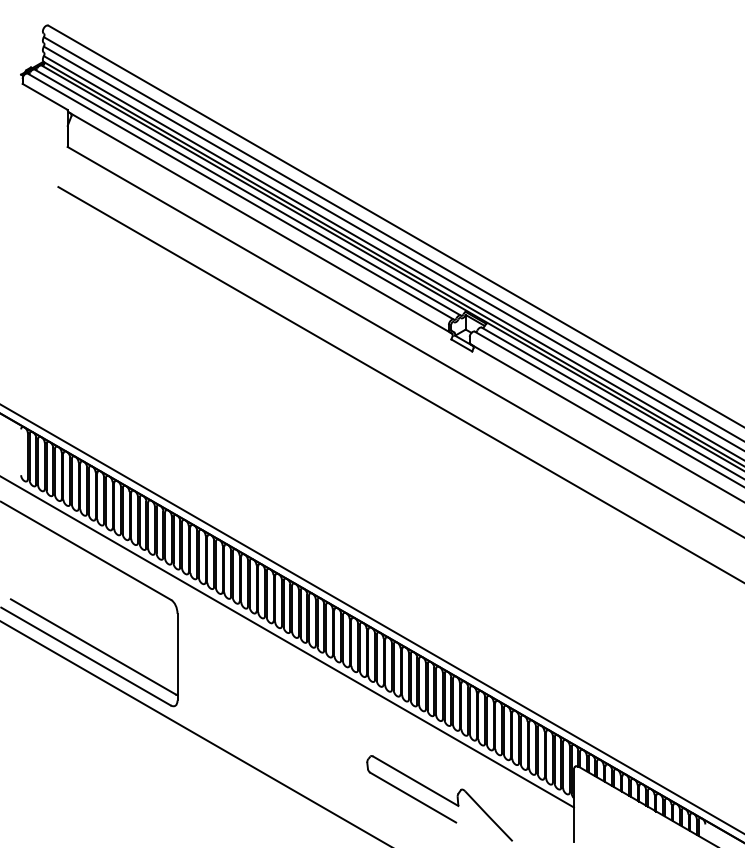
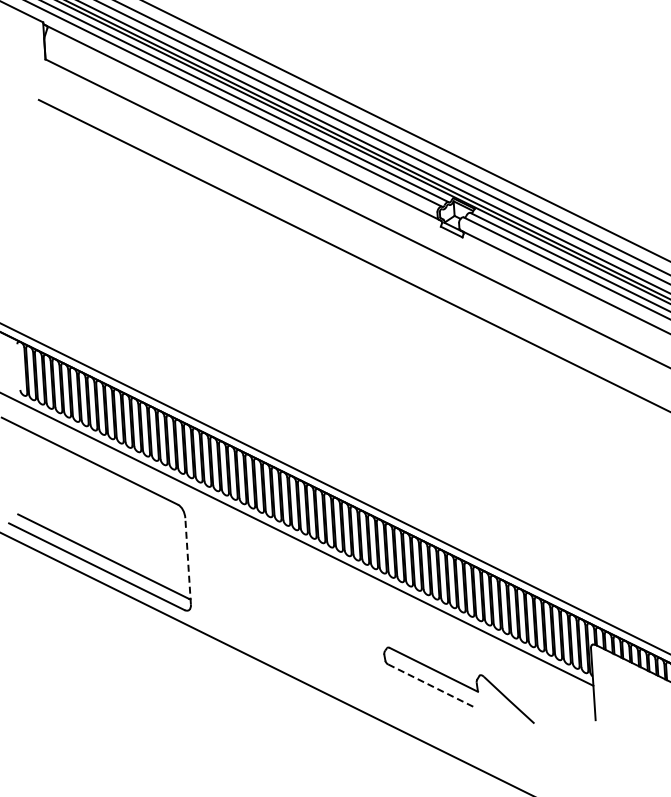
line: (177, 656) -> (188, 560), solid -> dashed
line: (413, 797) -> (432, 686), solid -> dashed

